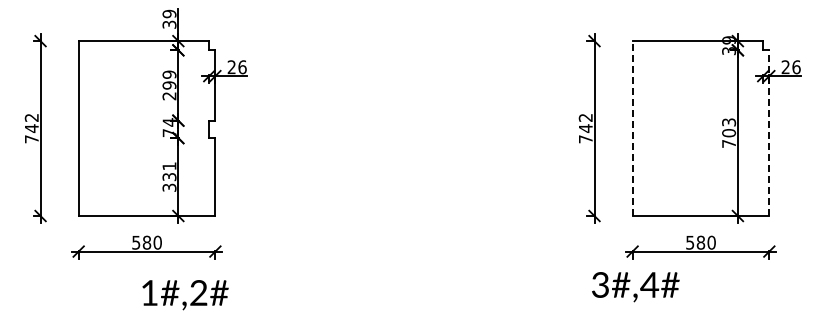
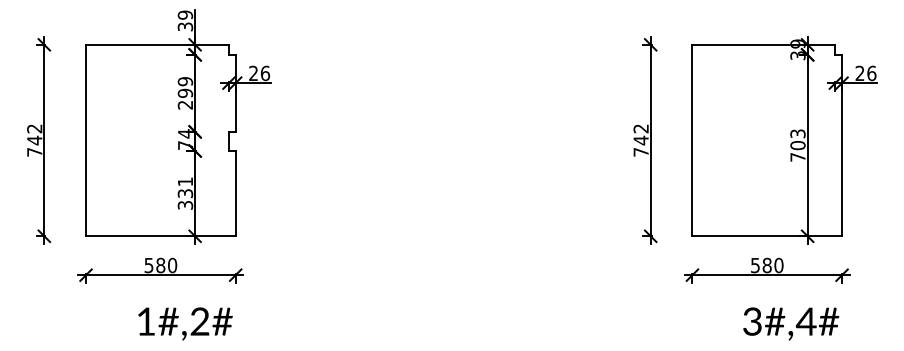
line: (632, 128) -> (692, 140), dashed -> solid
line: (769, 133) -> (842, 145), dashed -> solid
text: (635, 287) -> (790, 324), moved
text: (185, 295) -> (185, 324), moved

